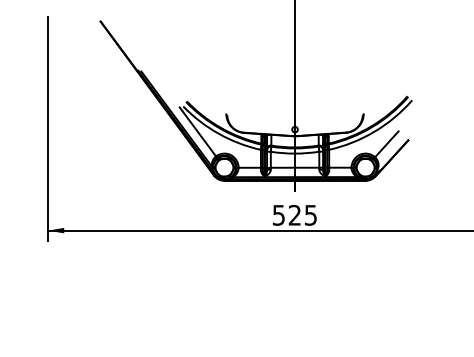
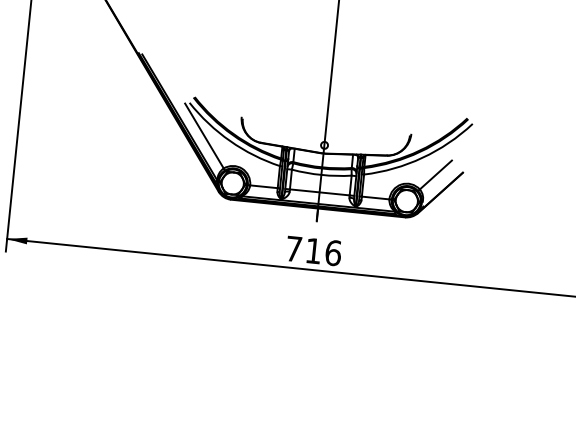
text: (295, 214) -> (314, 250), 525 -> 716

